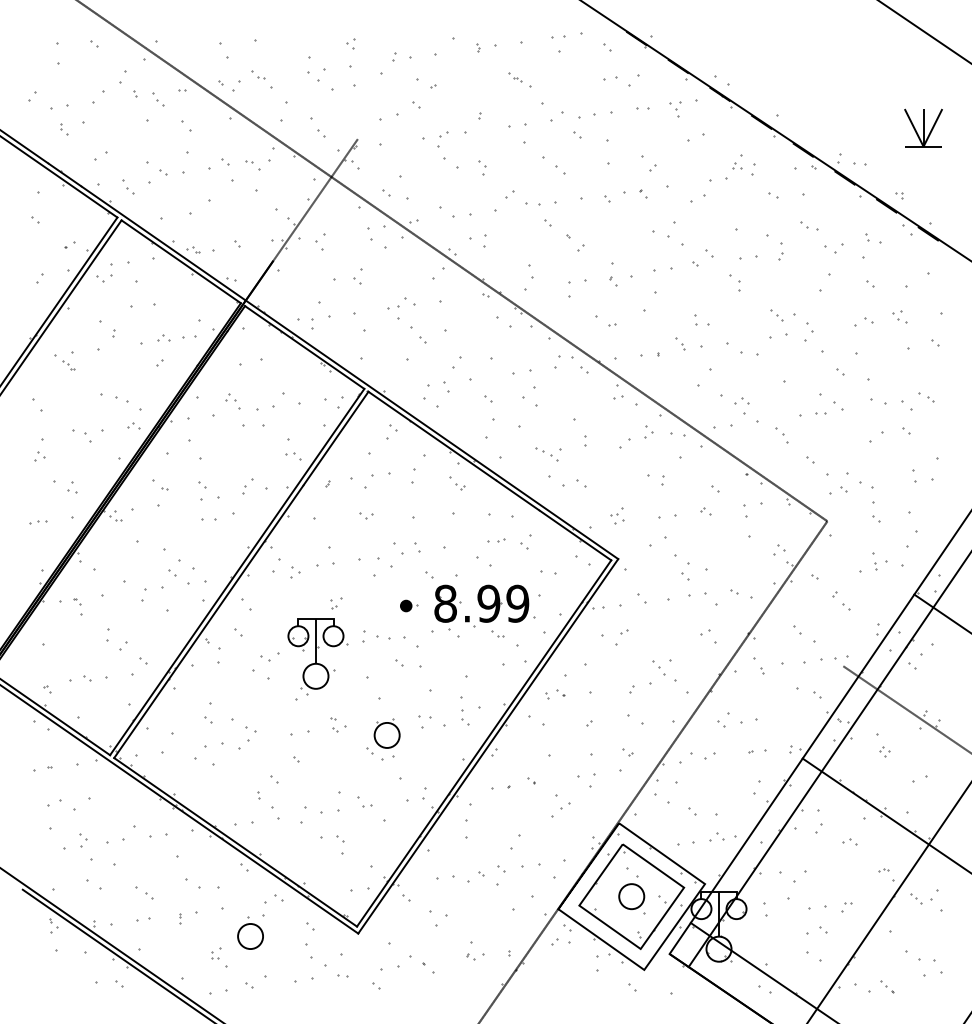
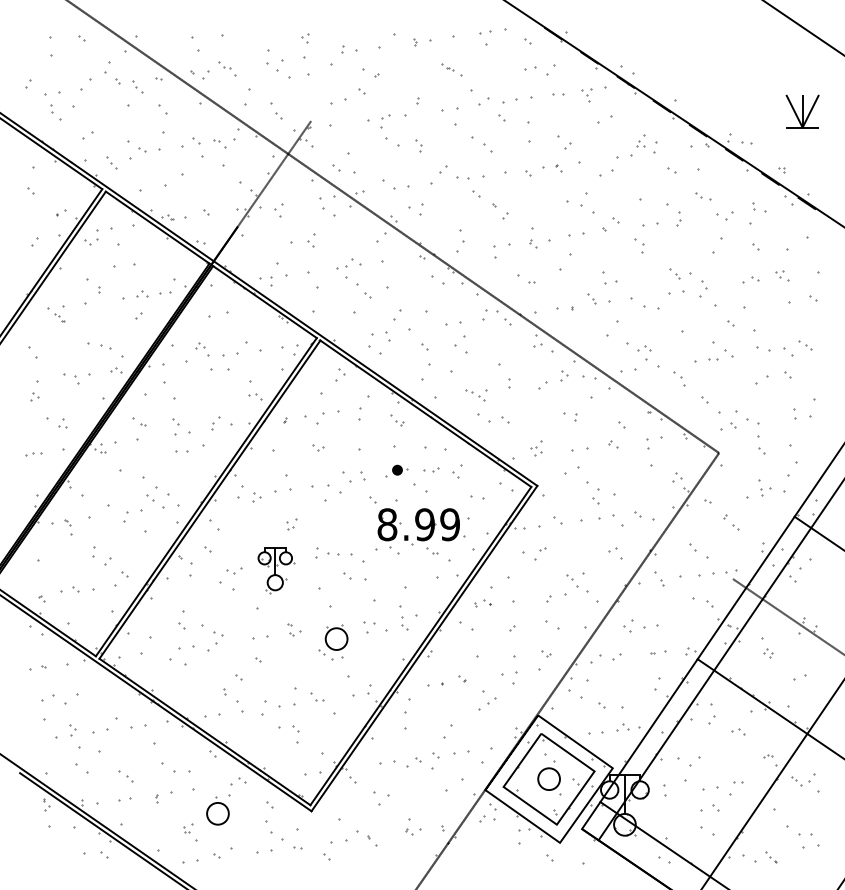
part: (64, 129) -> (56, 112), size x1.6
part: (695, 319) -> (604, 277), size x1.6
part: (409, 605) -> (400, 469), moved
part: (317, 656) -> (276, 570), size x0.7
part: (846, 907) -> (735, 788), size x1.6

